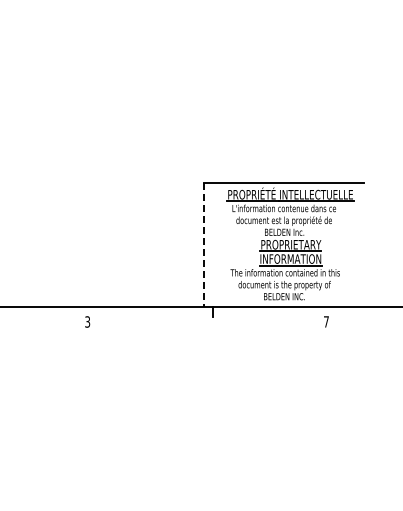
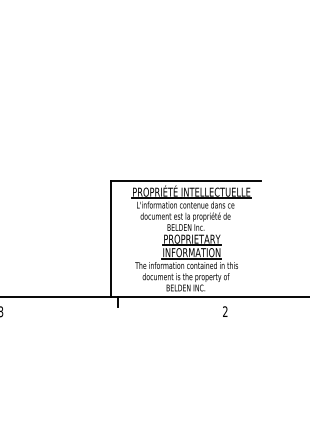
line: (204, 244) -> (110, 238), dashed -> solid
text: (326, 321) -> (225, 311), 7 -> 2

